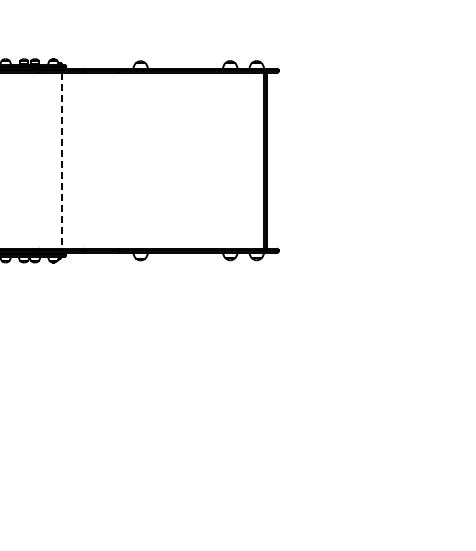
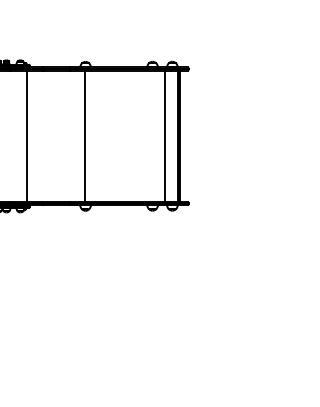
line: (62, 160) -> (27, 136), dashed -> solid
line: (140, 160) -> (85, 136), added
line: (247, 160) -> (165, 136), added

